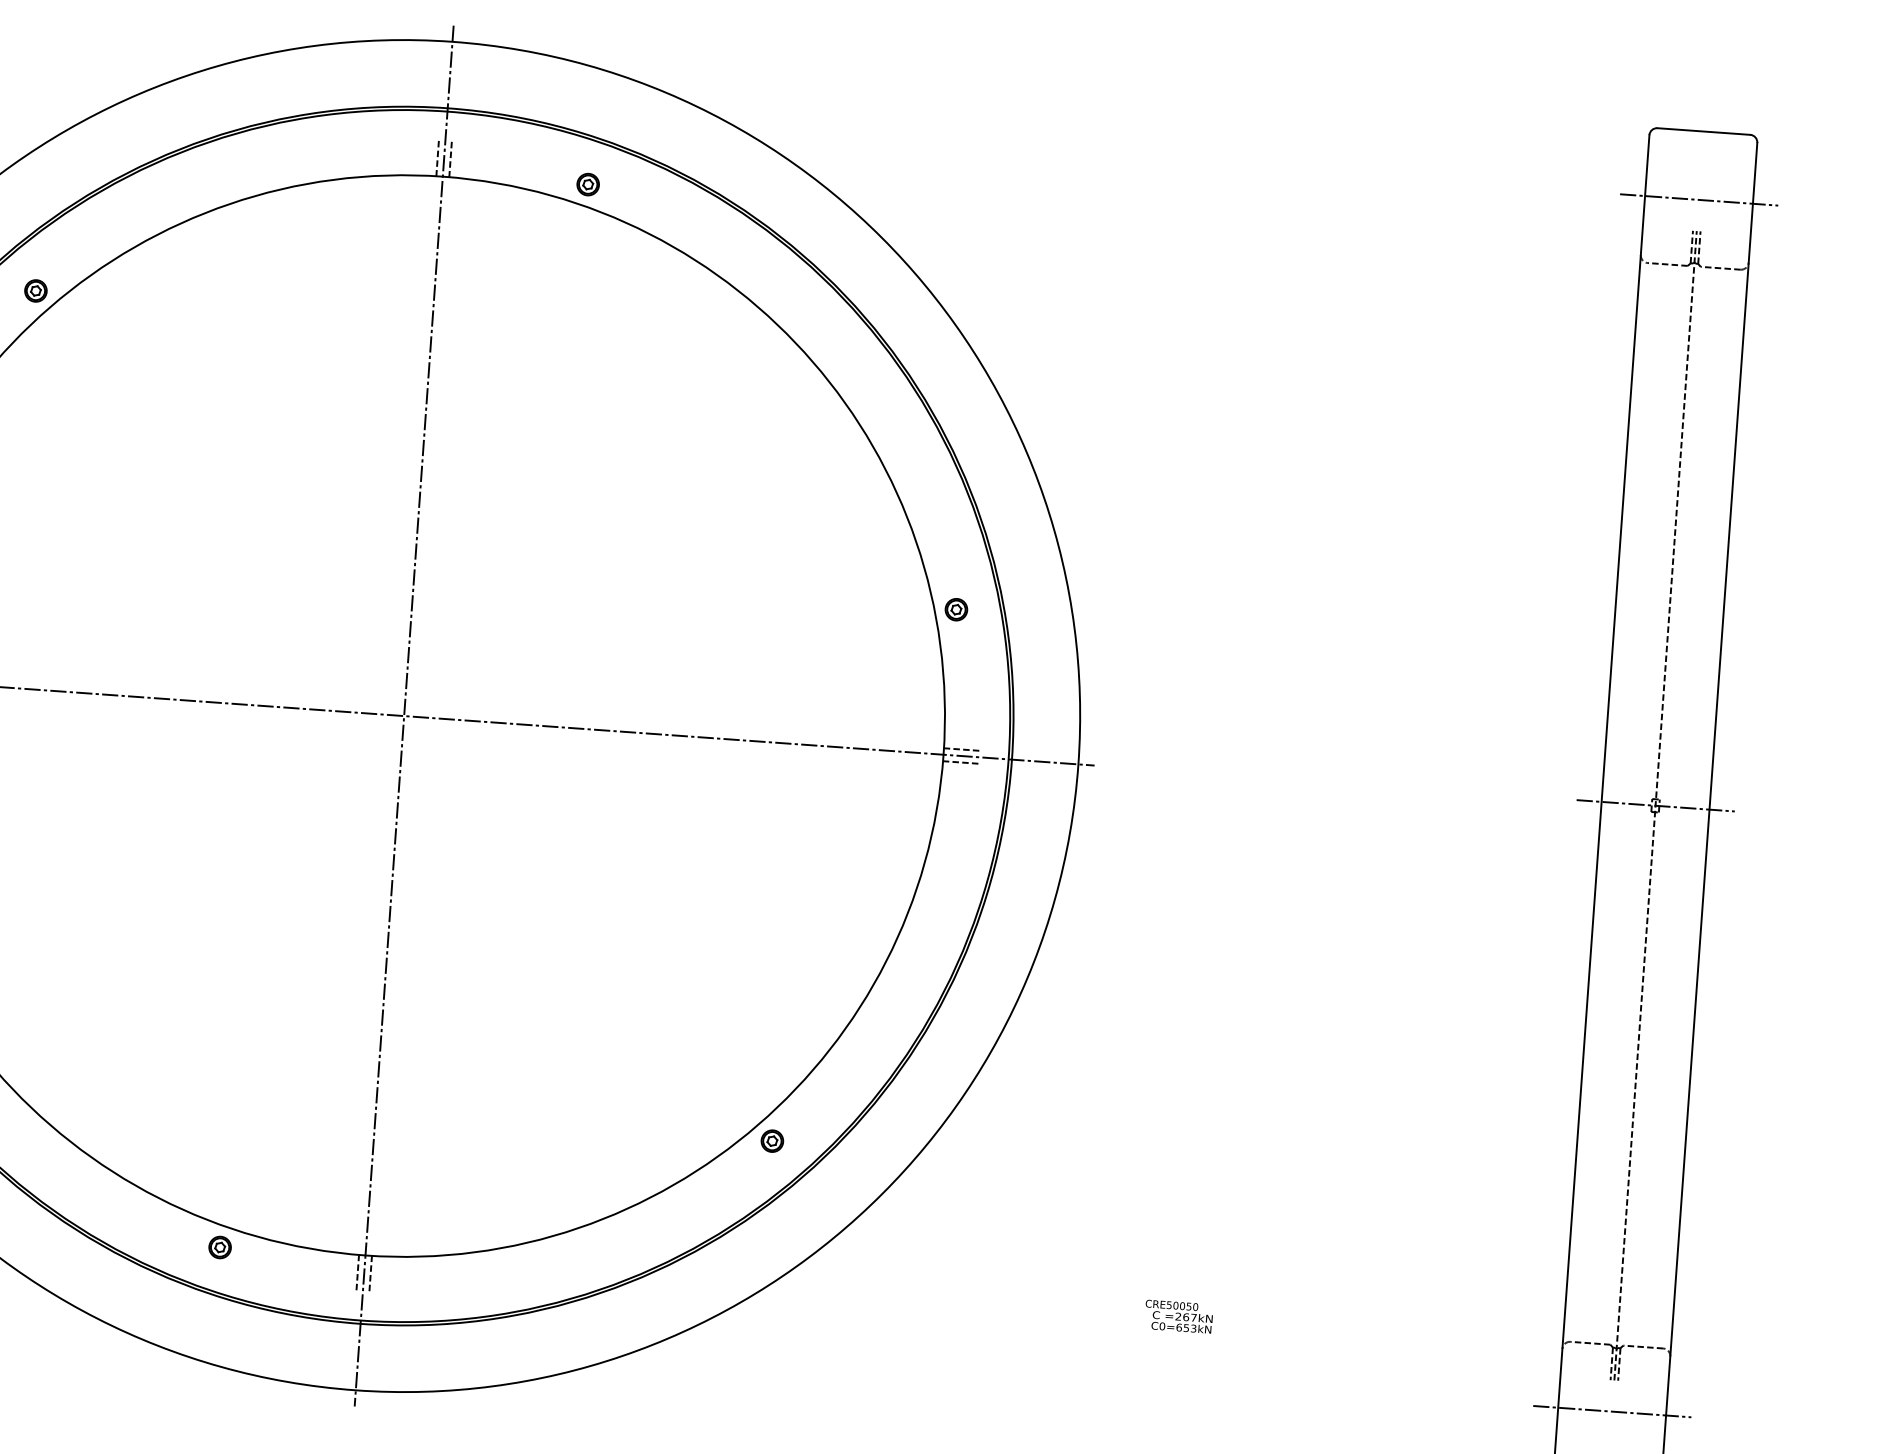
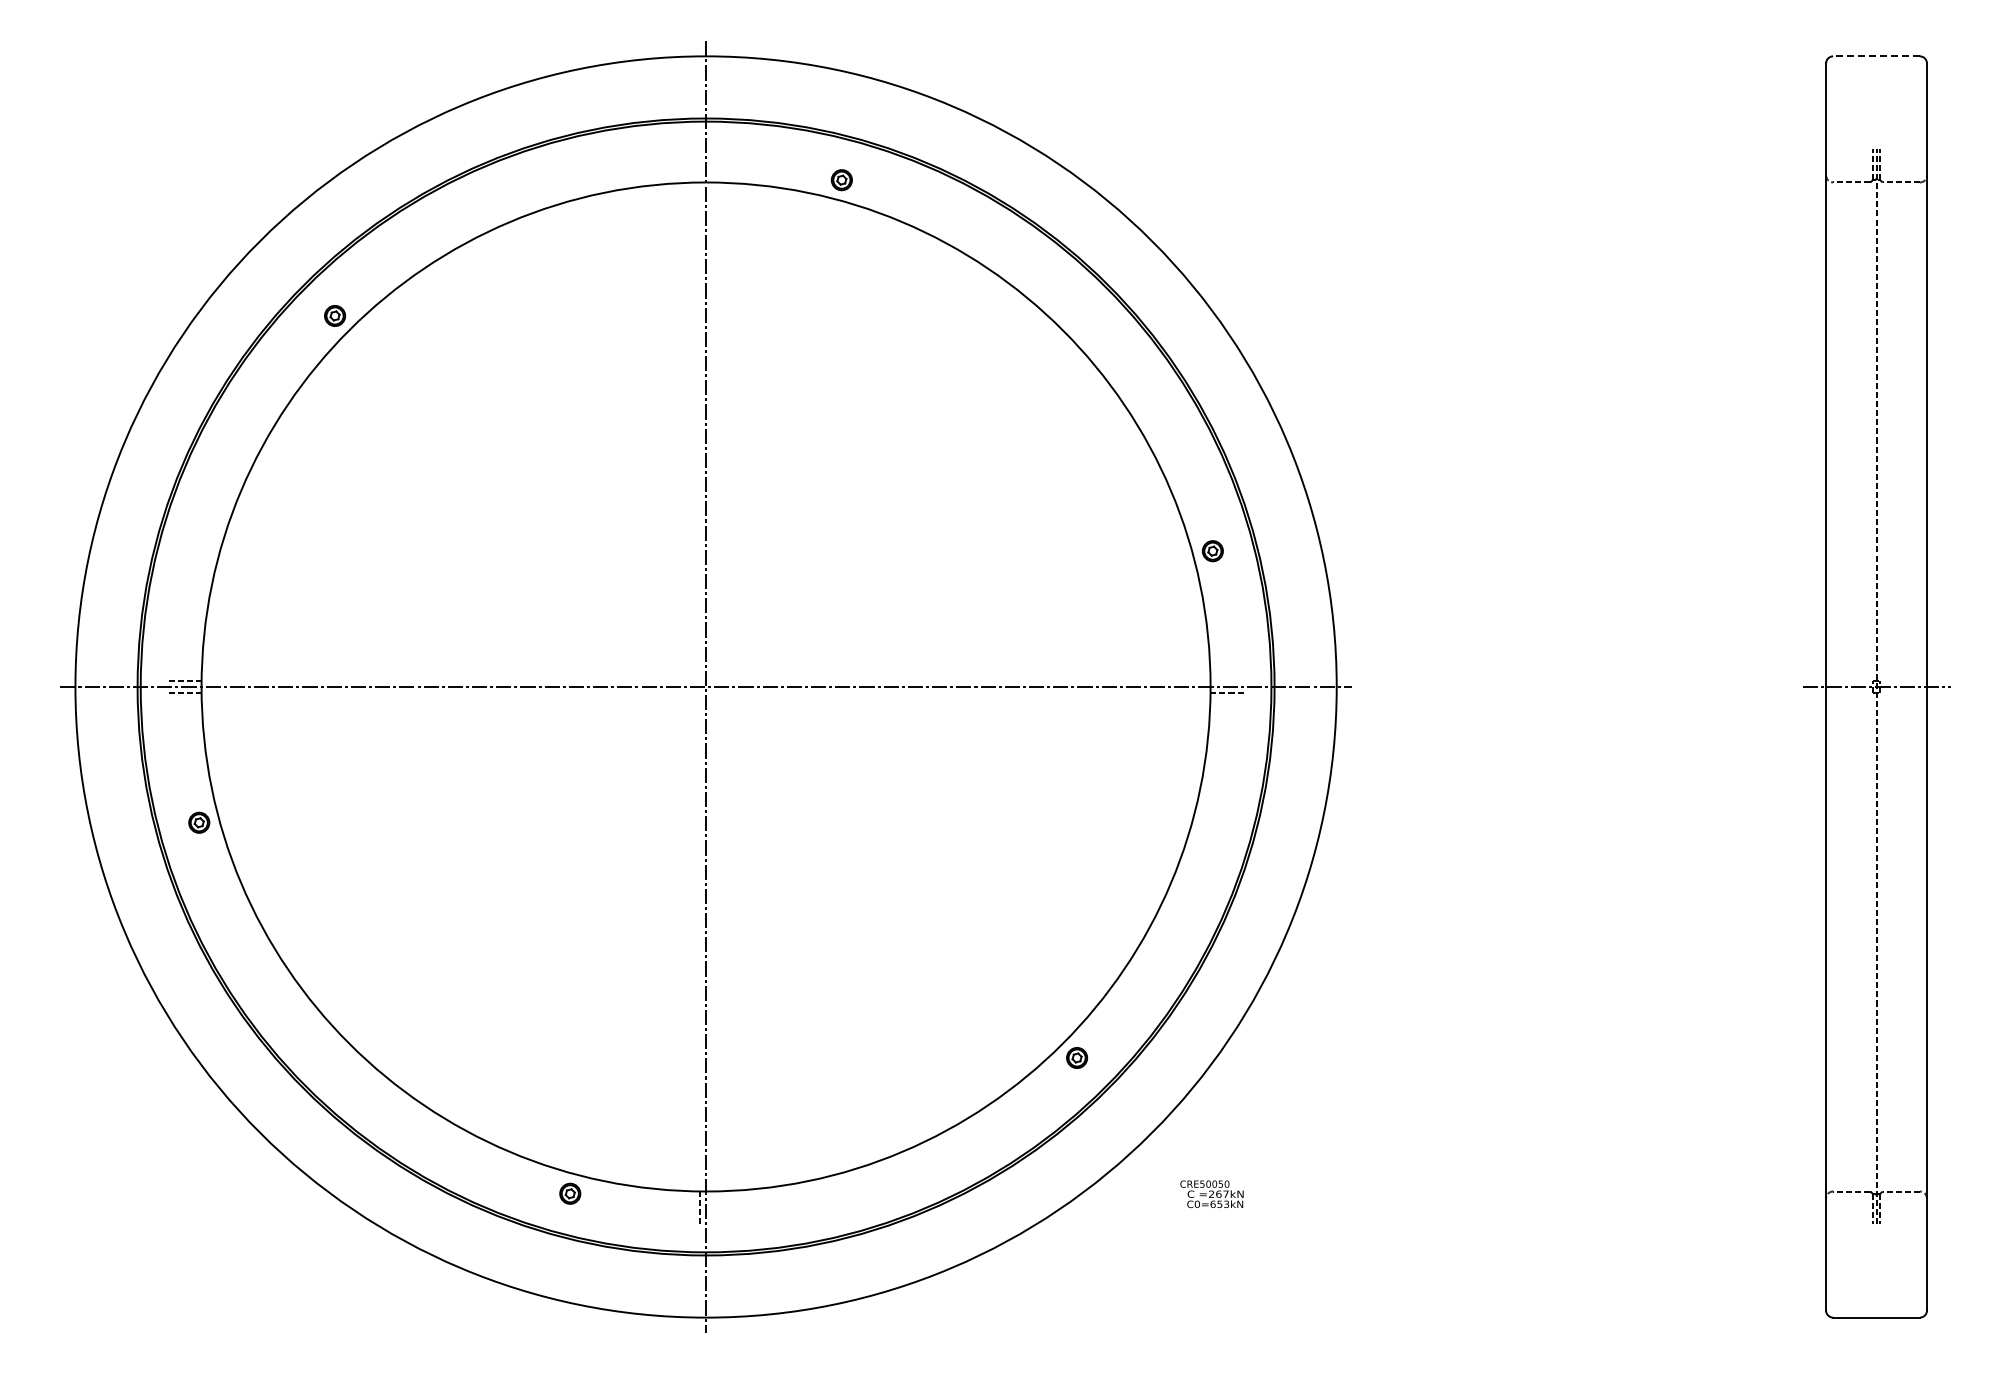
line: (1703, 131) -> (1876, 56), solid -> dashed
line: (438, 158) -> (700, 165), removed
line: (450, 159) -> (712, 165), removed
line: (1698, 200) -> (1876, 120), removed
line: (961, 749) -> (1226, 680), removed
line: (371, 1273) -> (712, 1207), removed
text: (1178, 1315) -> (1211, 1193), moved
line: (1612, 1411) -> (1876, 1253), removed

